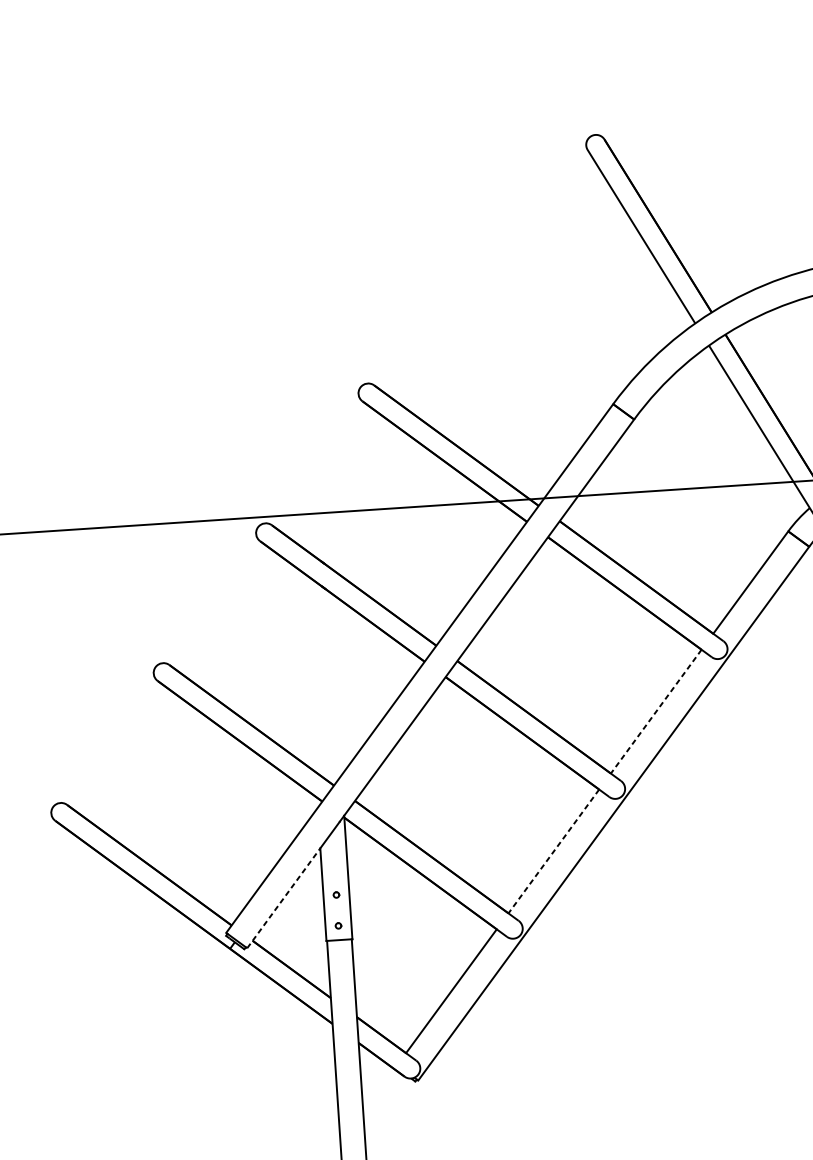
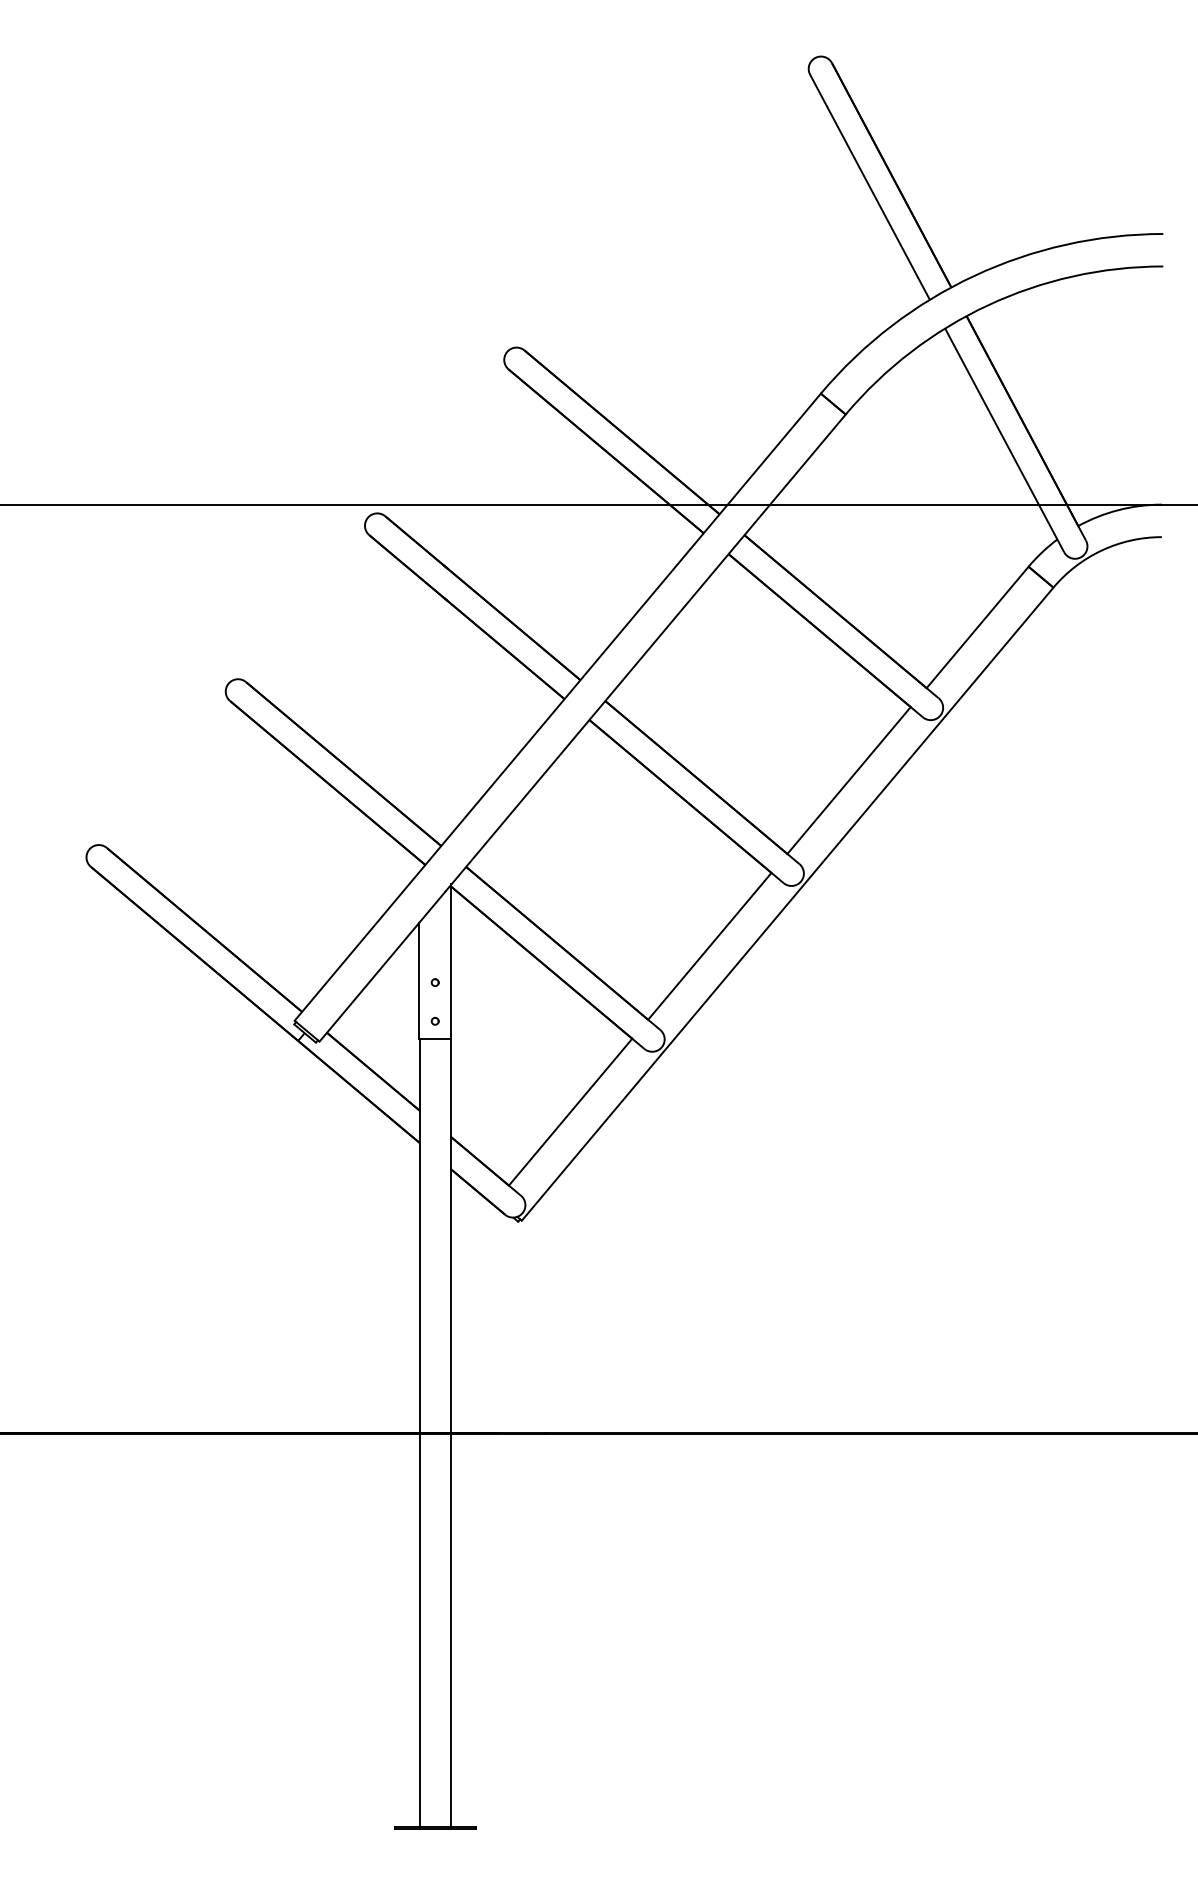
line: (656, 711) -> (849, 780), dashed -> solid
line: (553, 851) -> (709, 946), dashed -> solid
line: (283, 898) -> (369, 982), dashed -> solid

